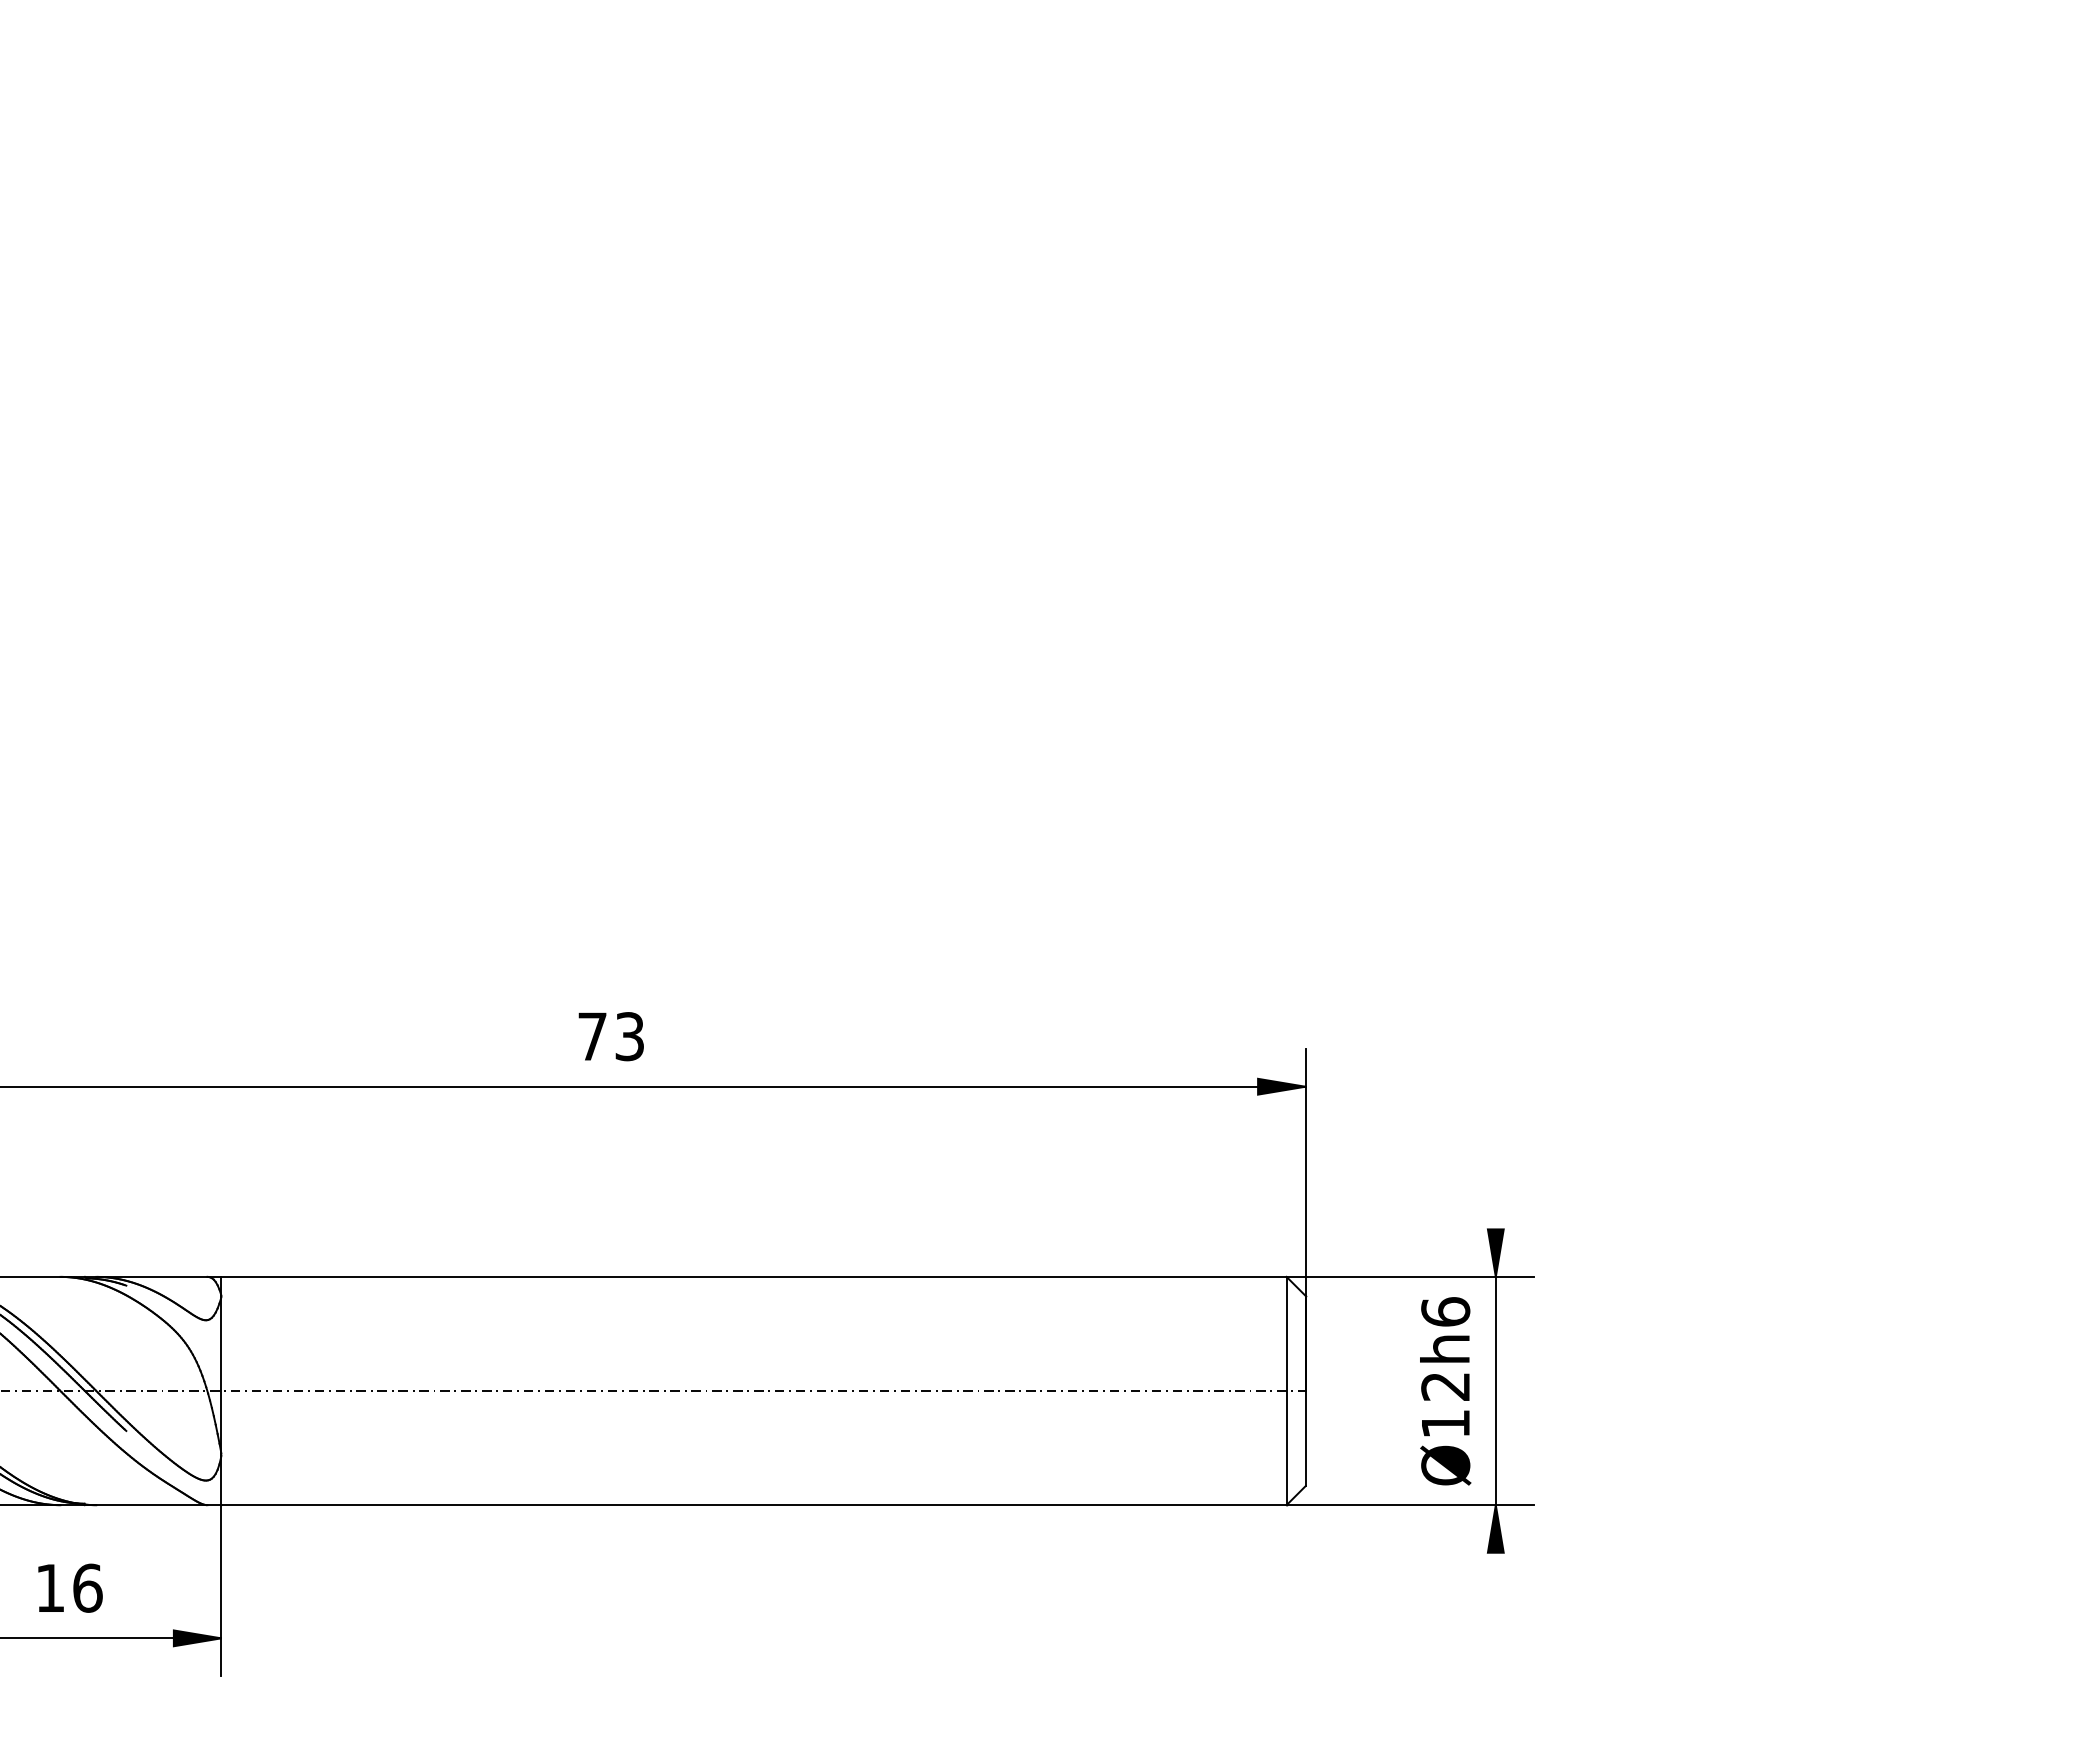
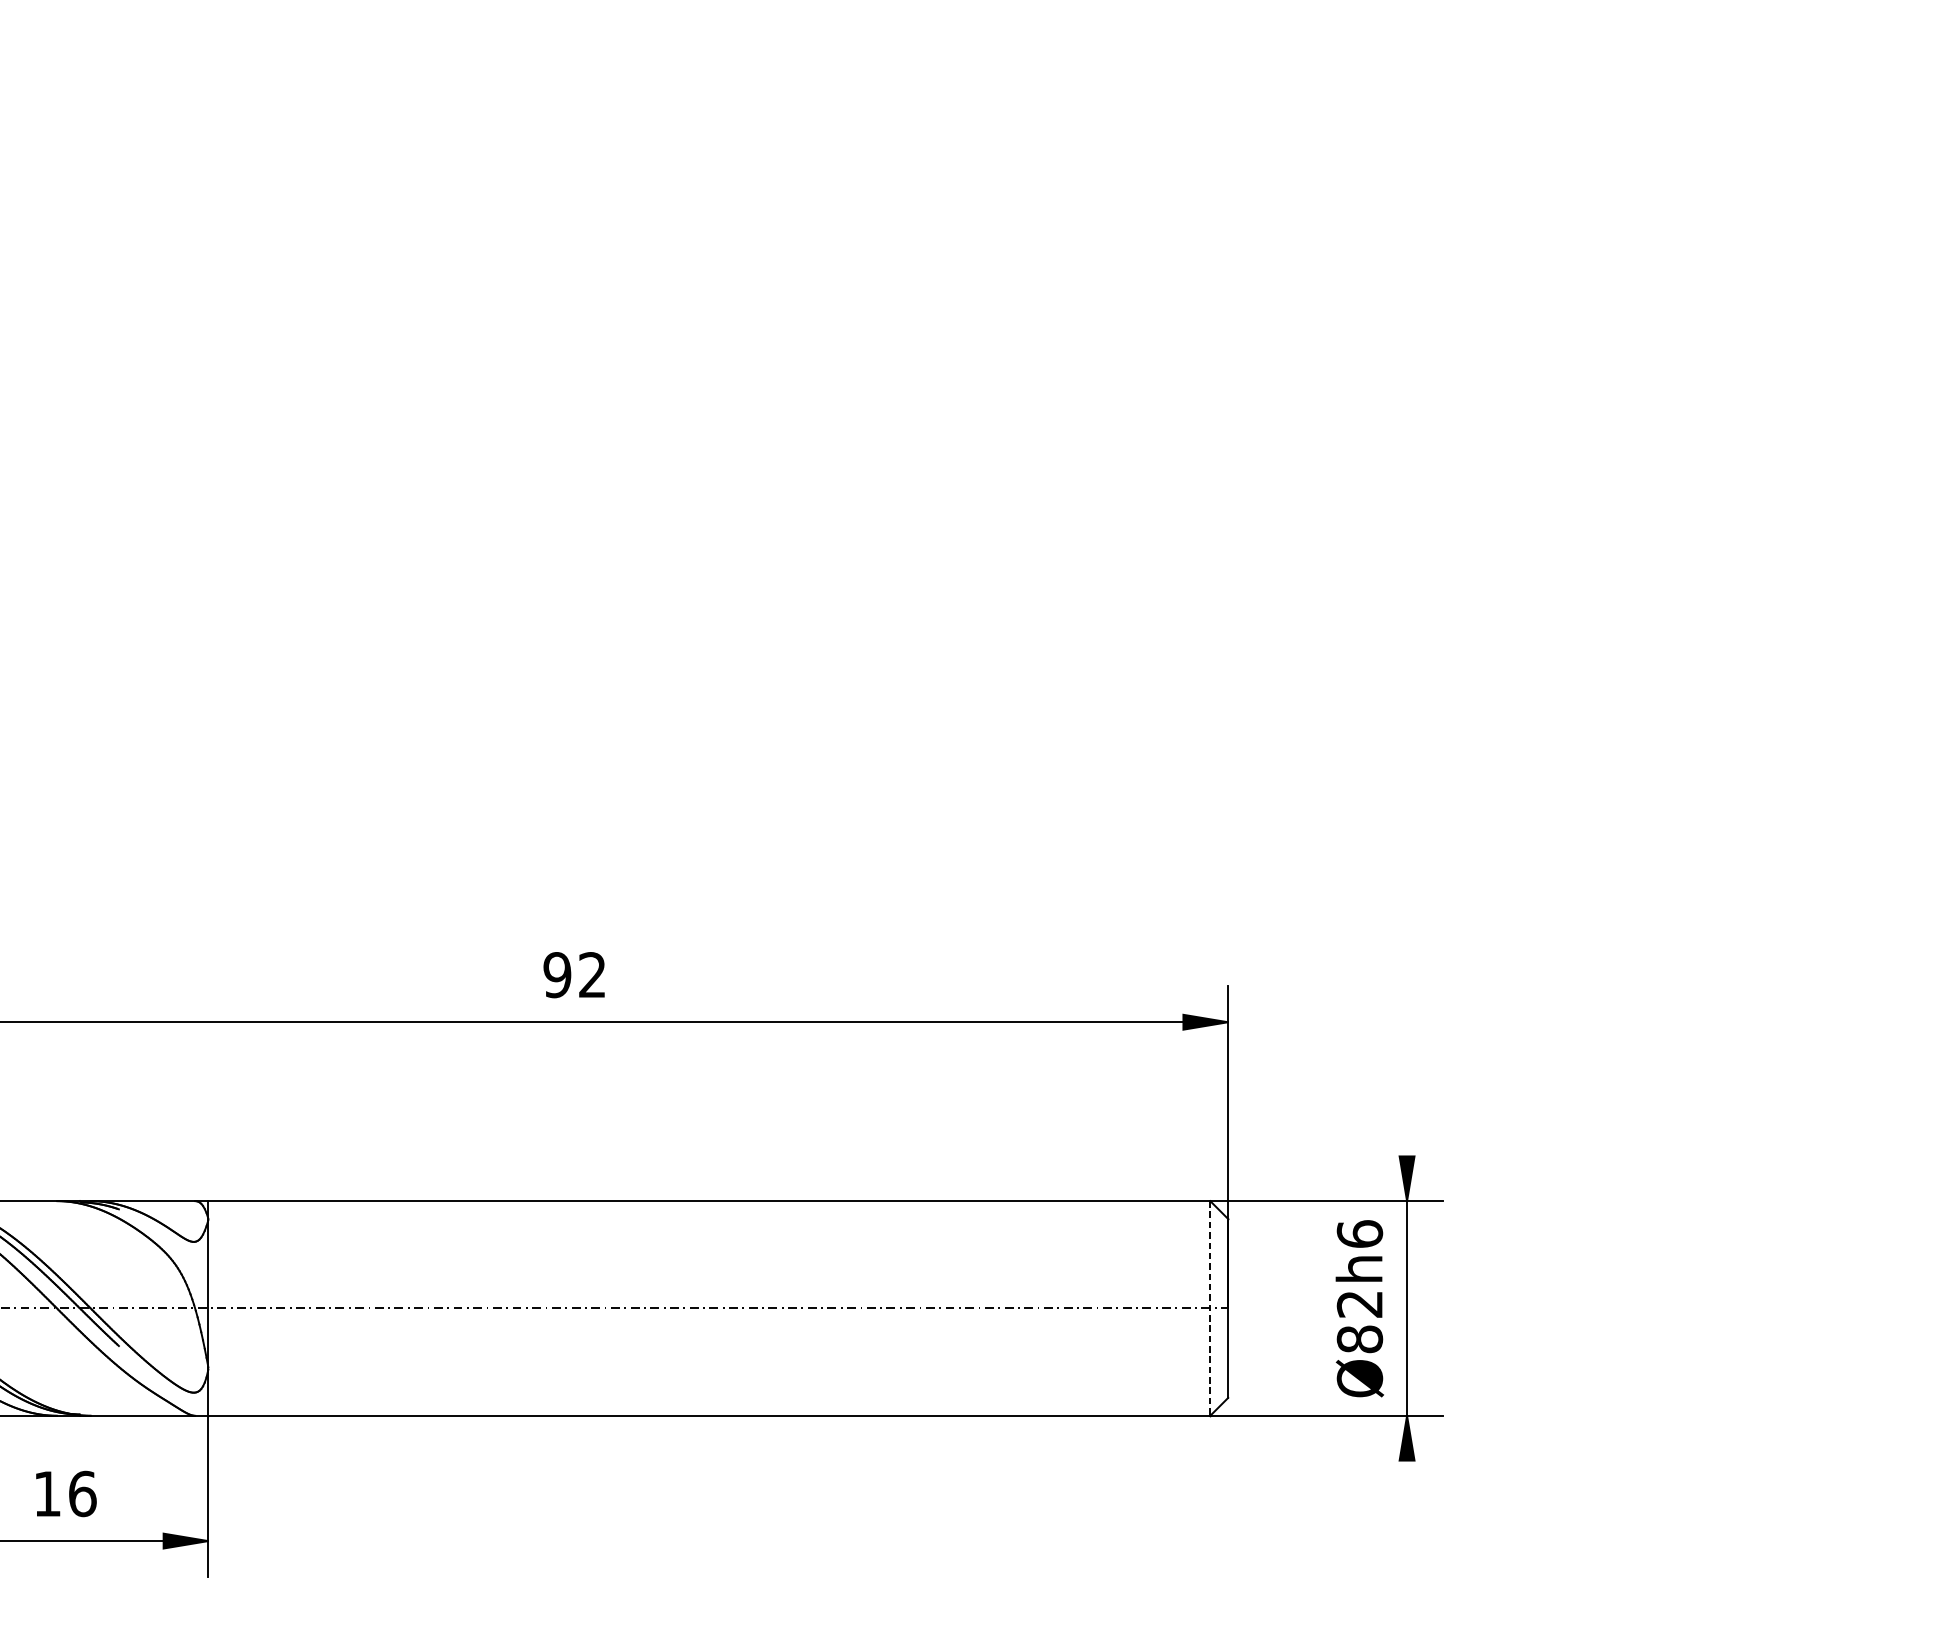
text: (610, 1036) -> (574, 974), 73 -> 92
line: (1286, 1391) -> (1210, 1308), solid -> dashed
text: (1445, 1423) -> (1359, 1339), Ø12h6 -> Ø82h6

